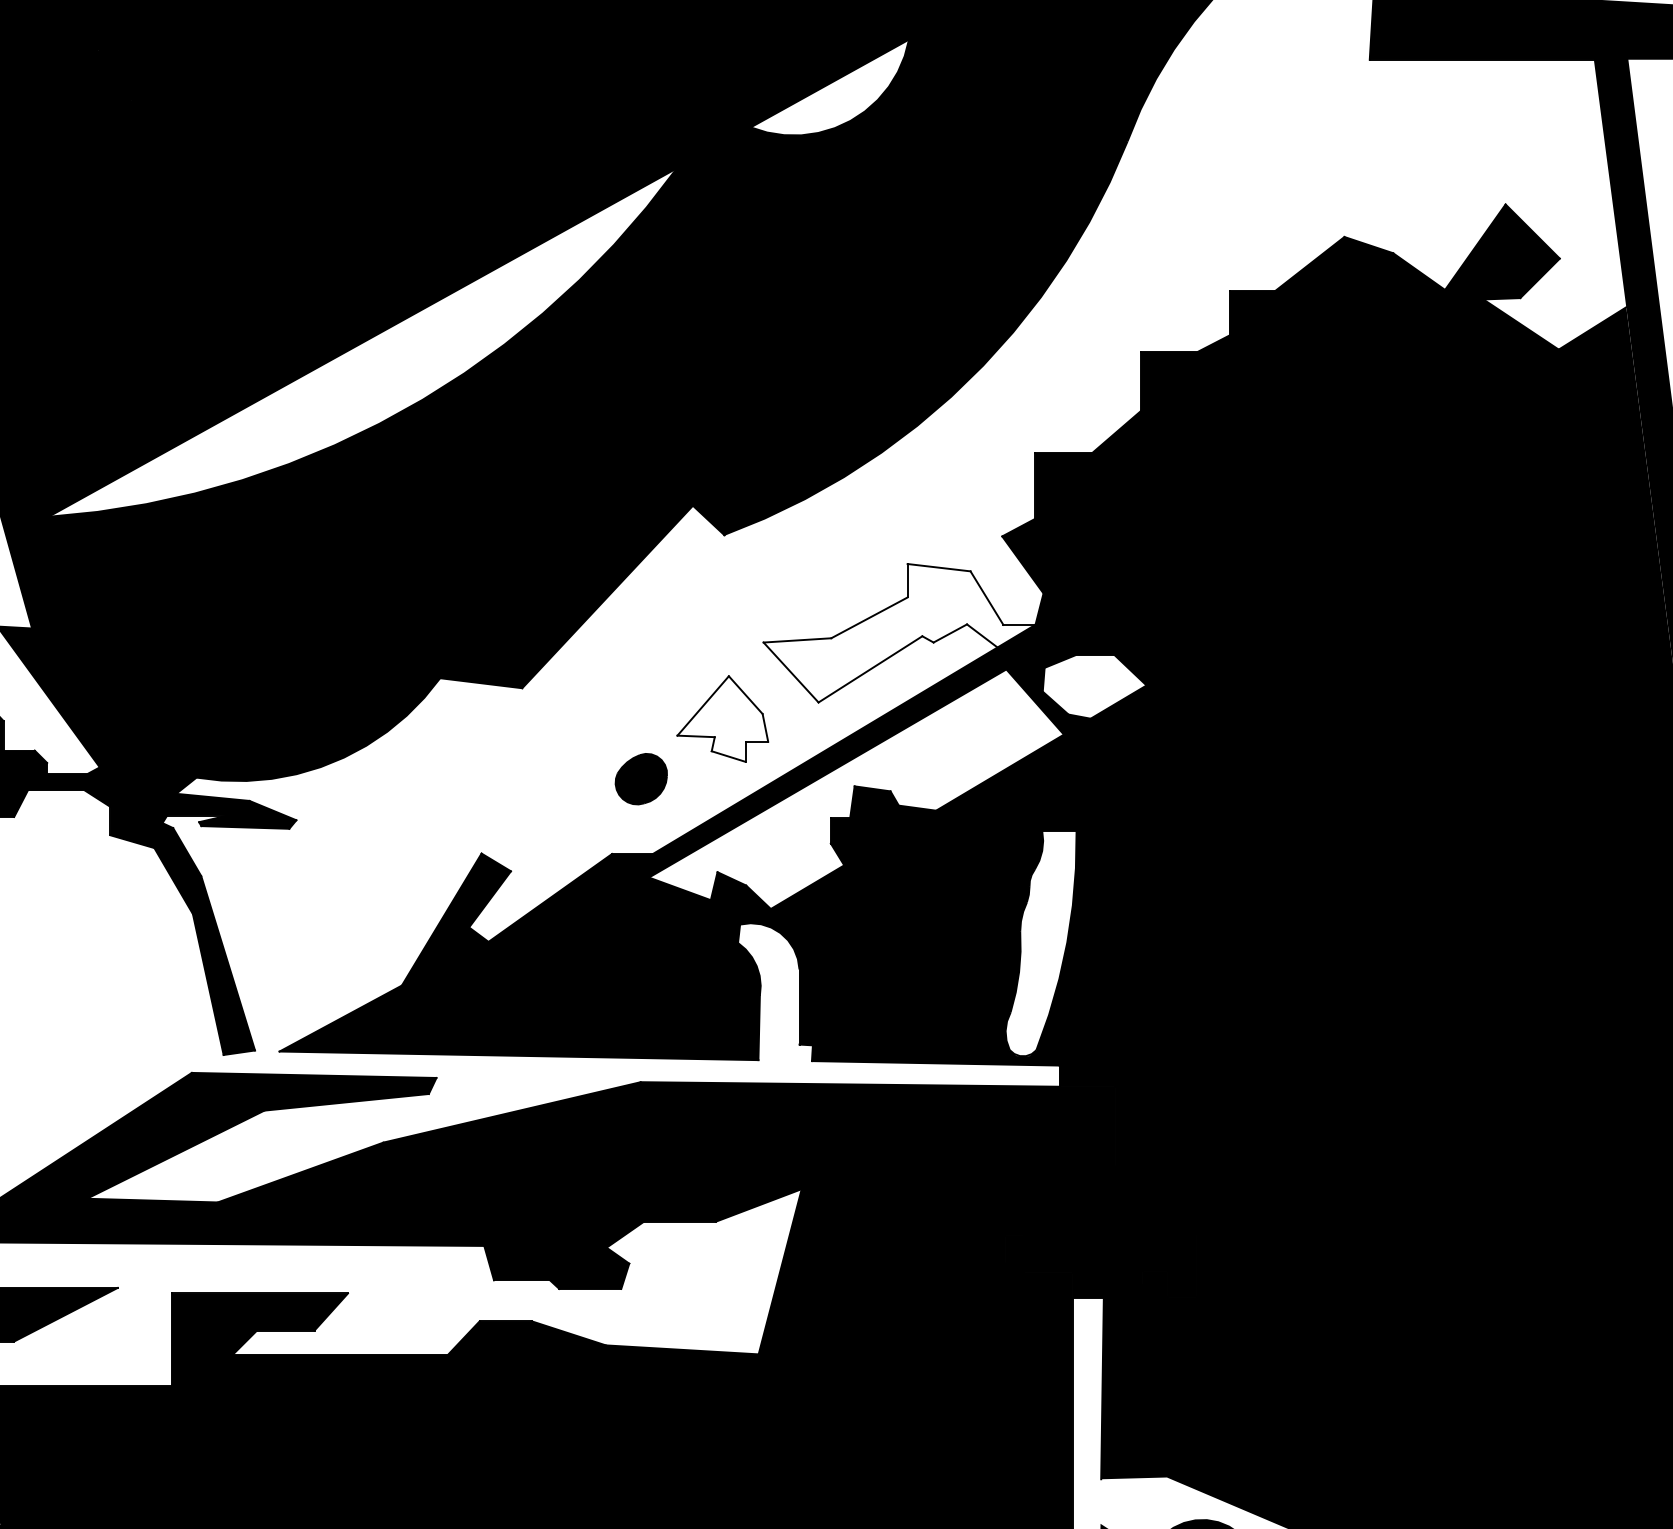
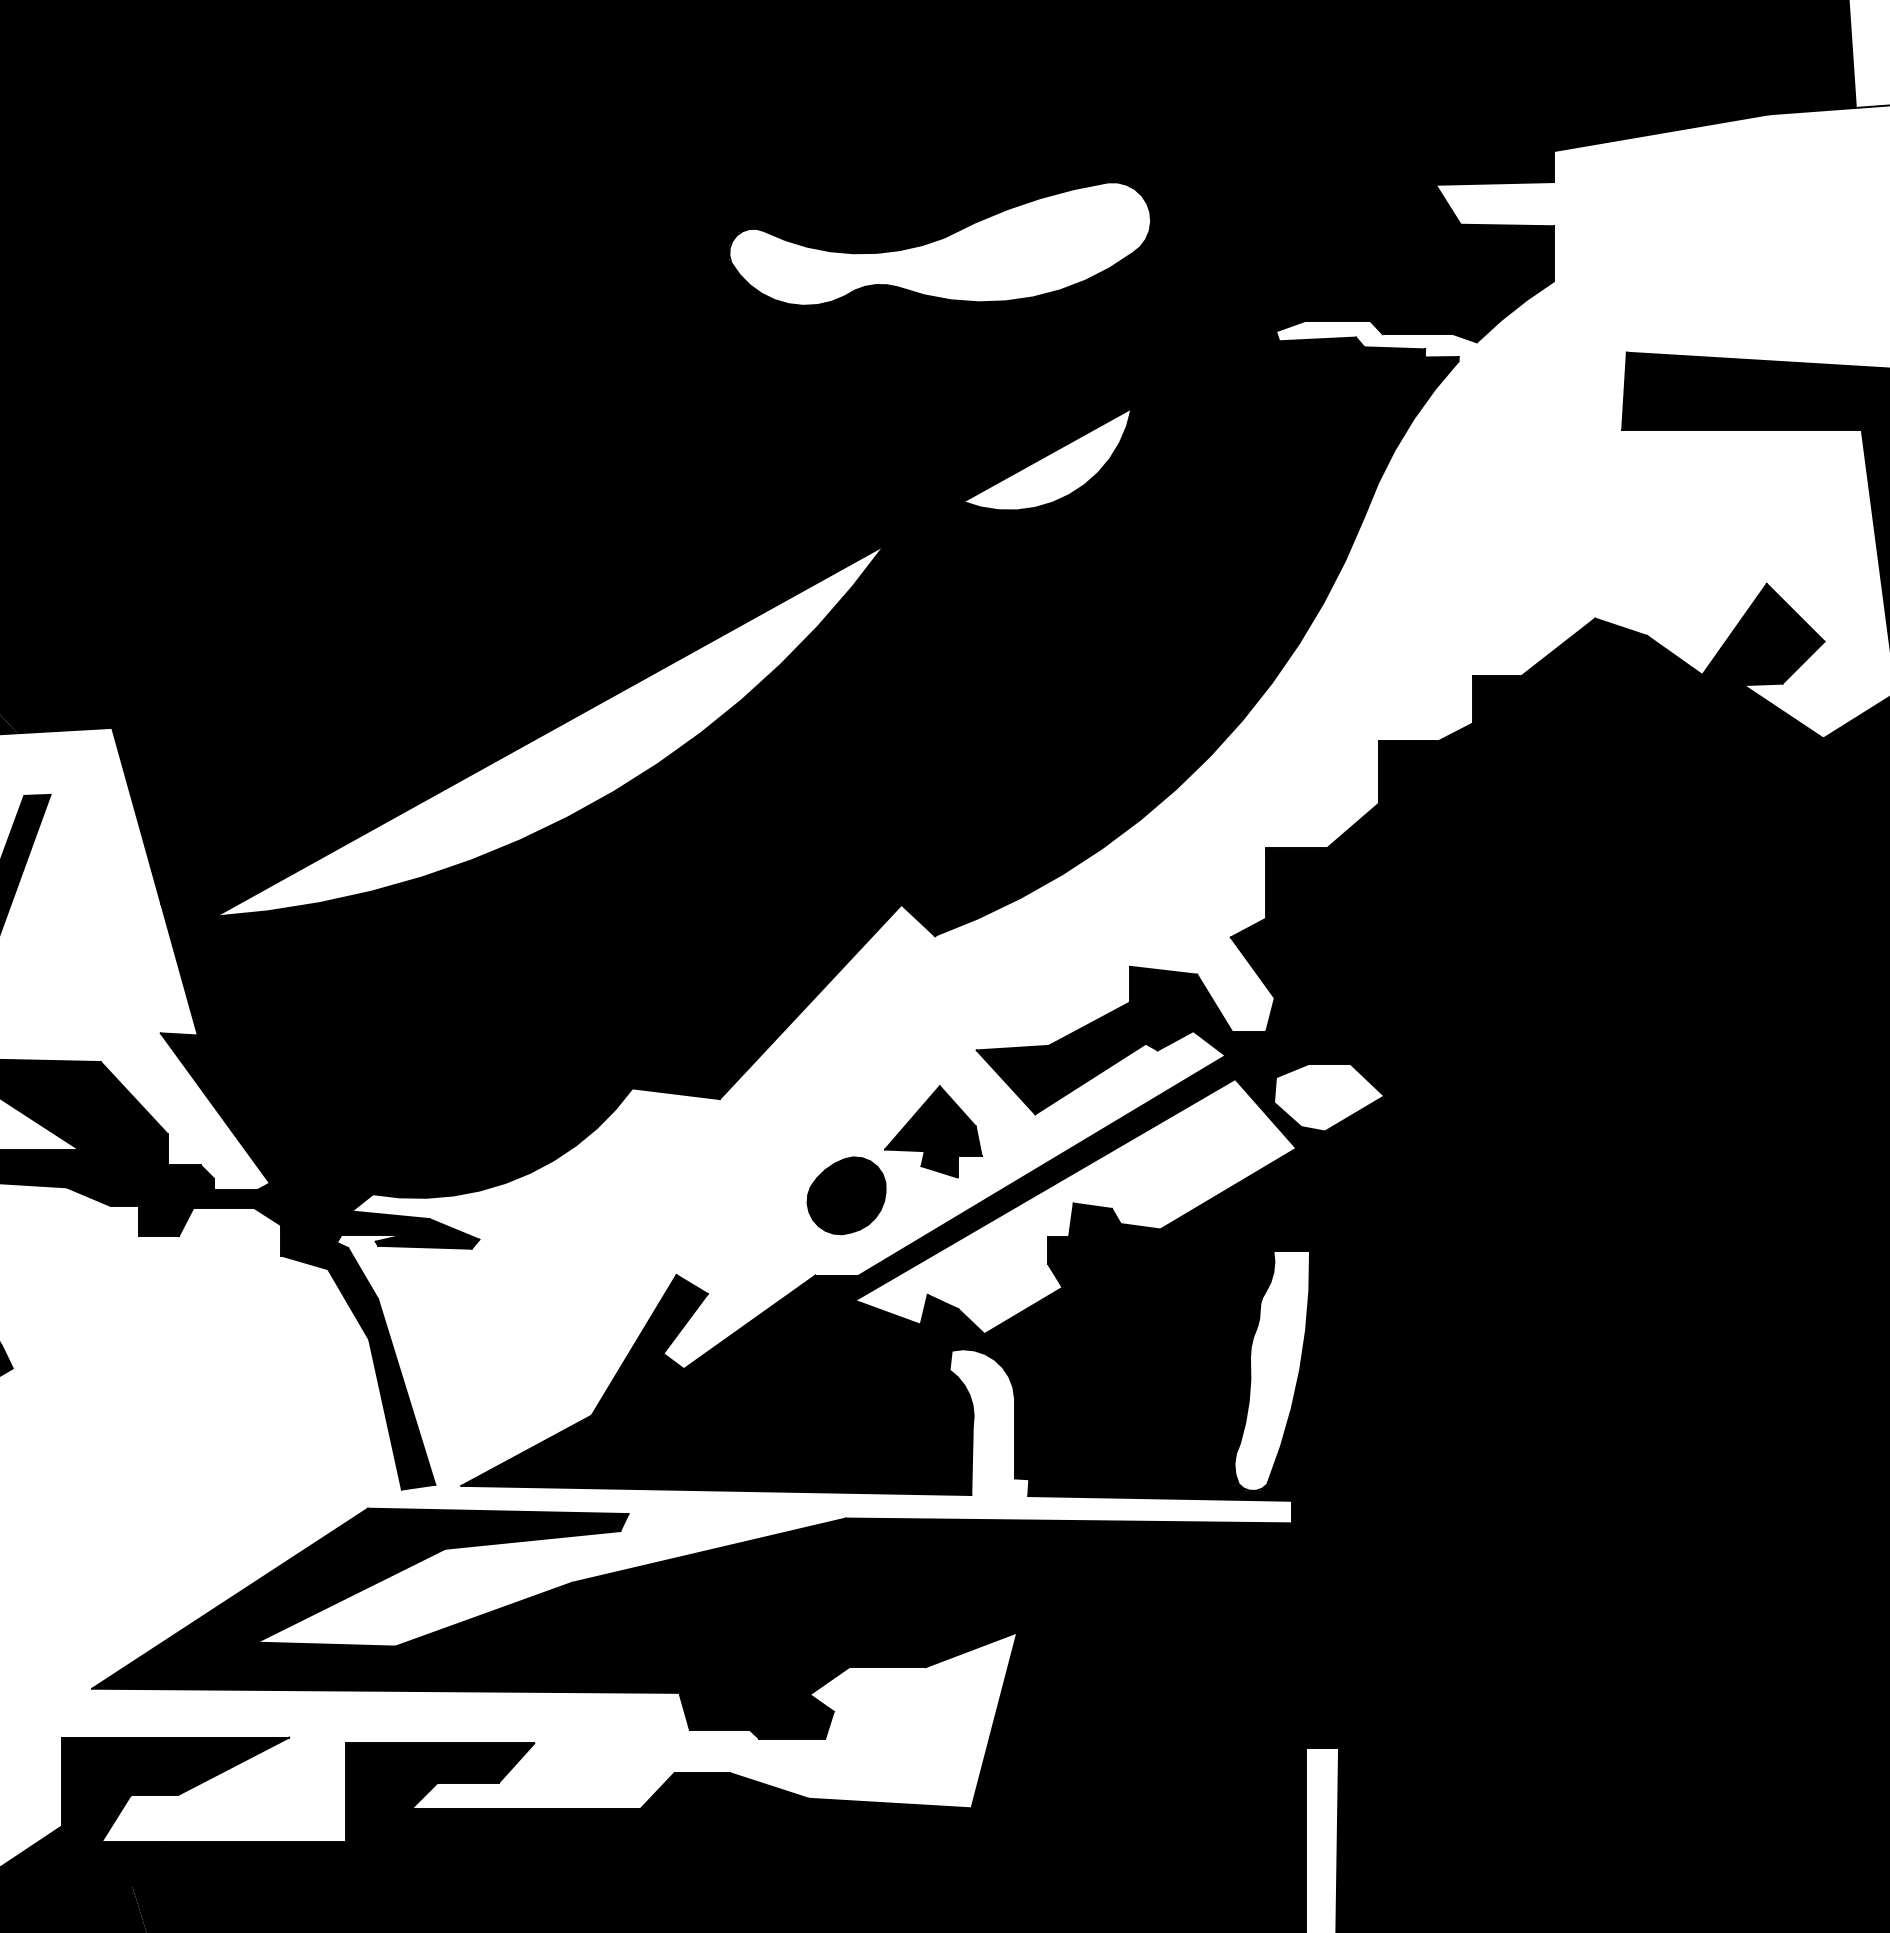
fill: (899, 633) -> (1121, 1040), added
fill: (722, 718) -> (933, 1131), added
part: (641, 778) -> (846, 1195), size x1.43

